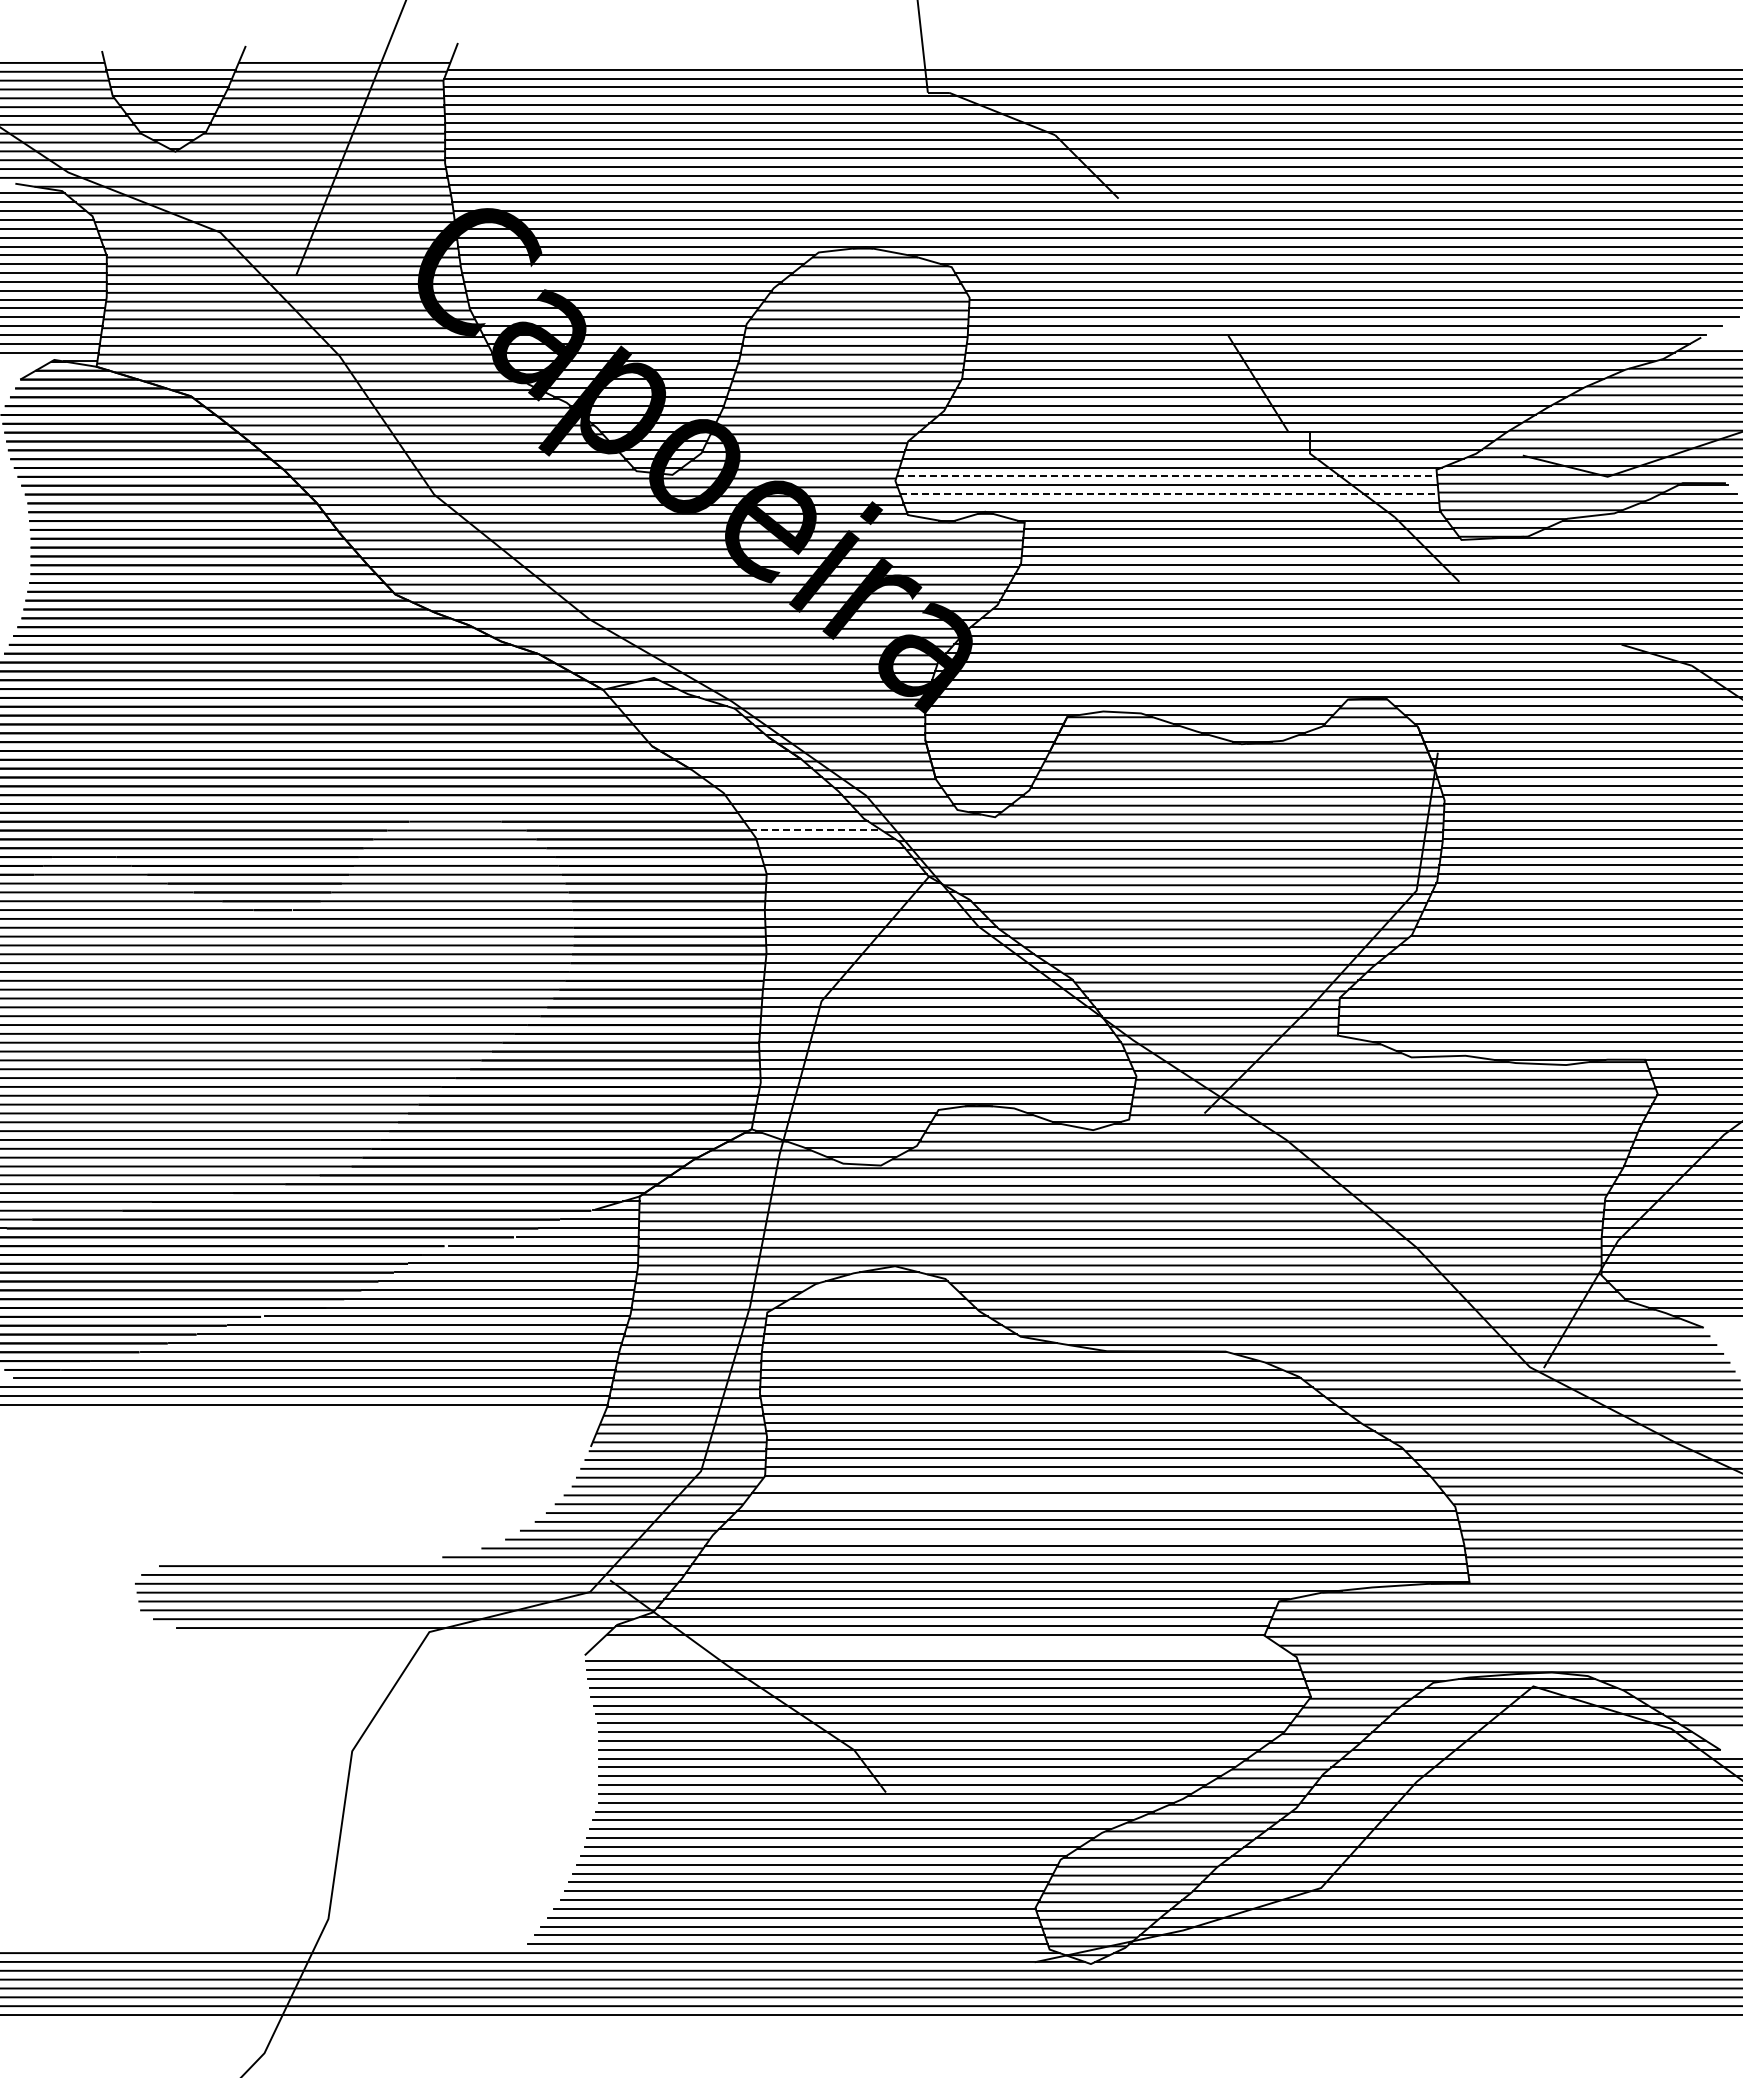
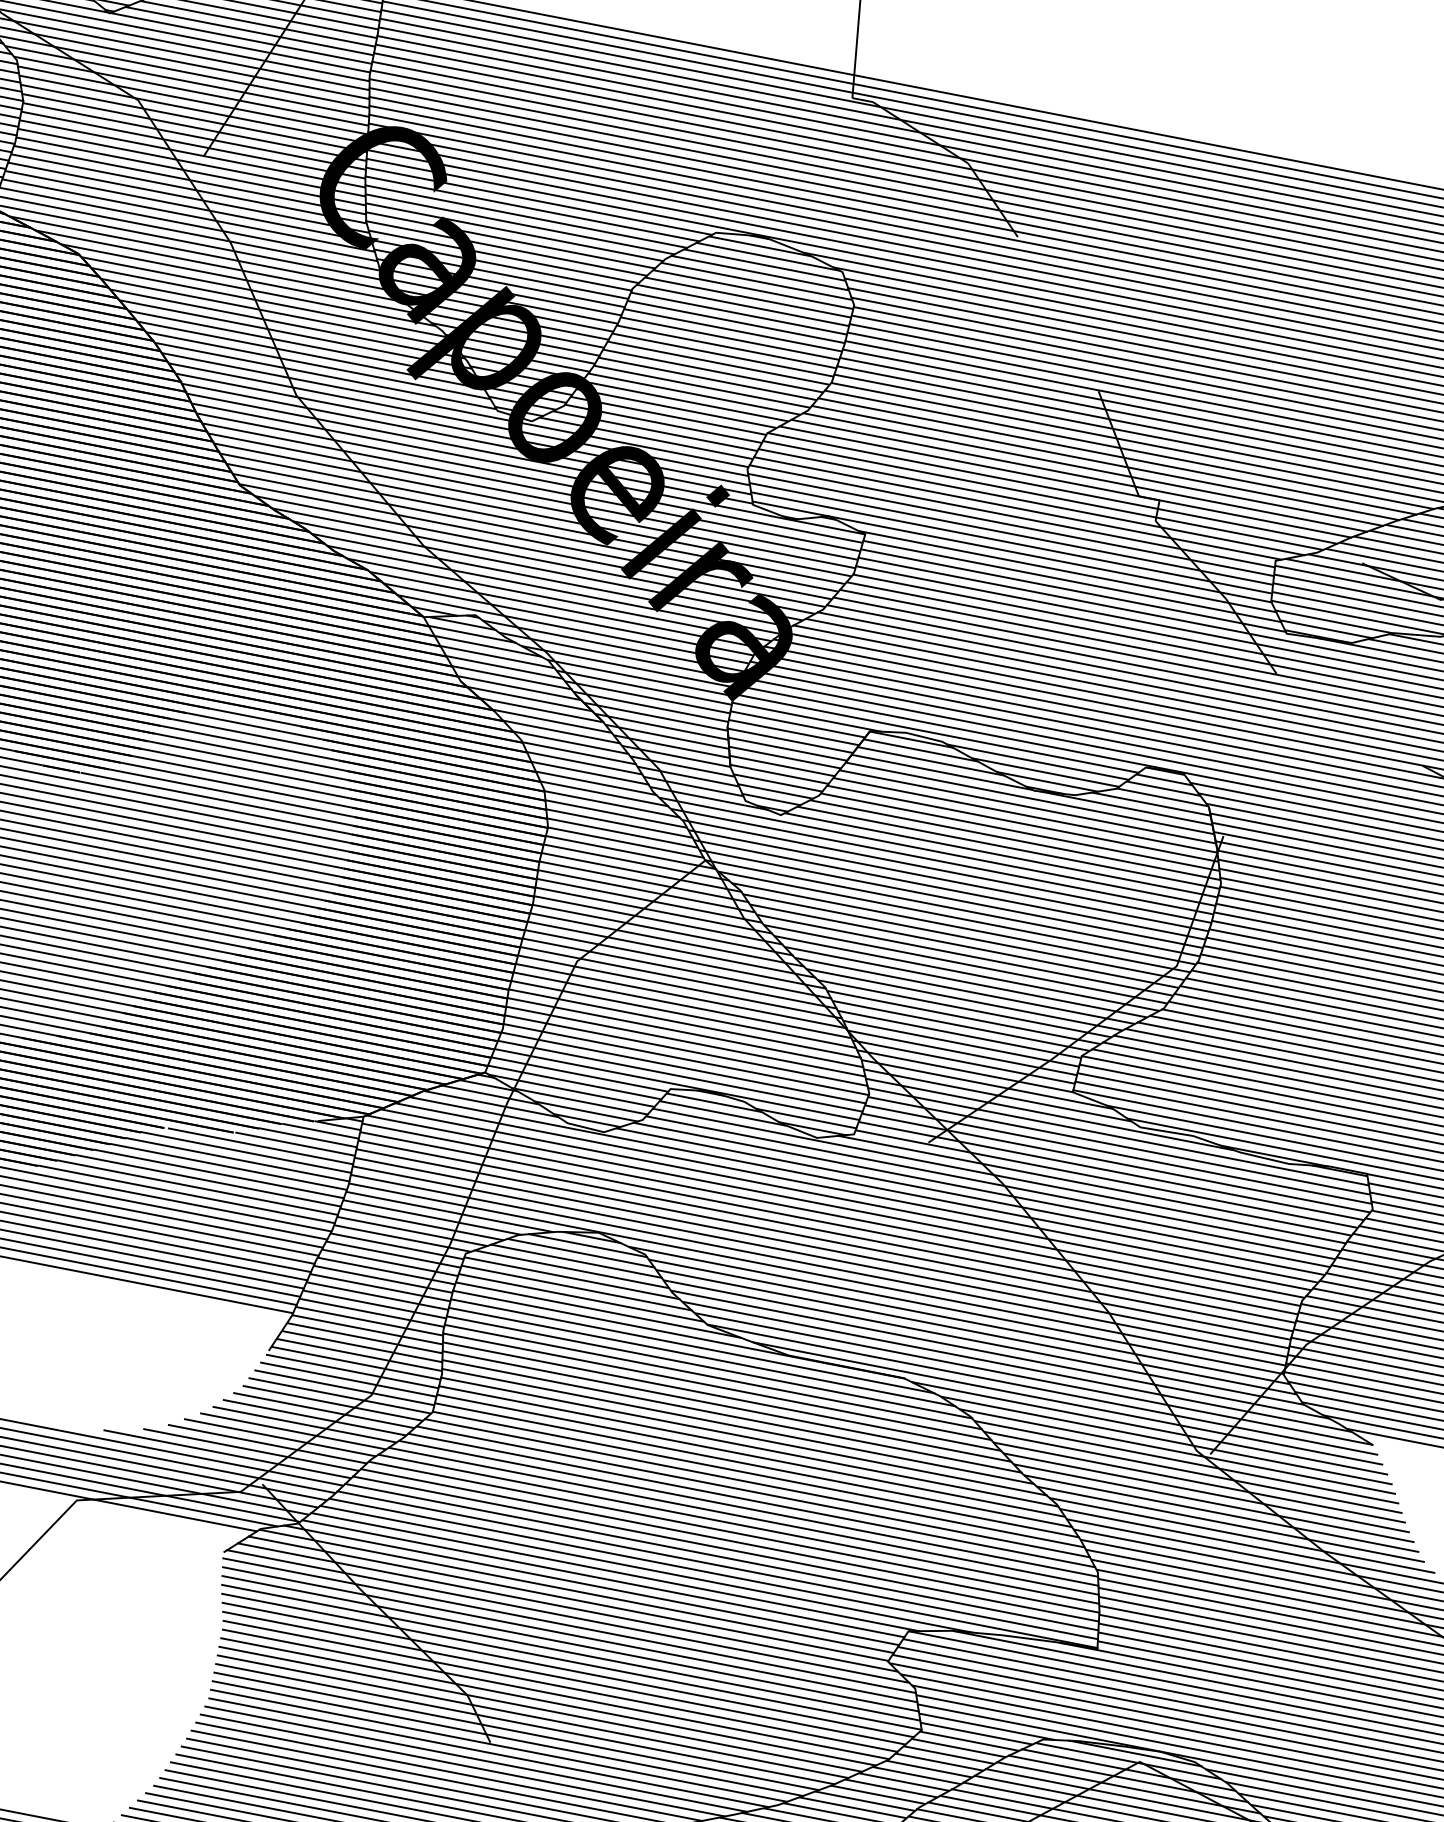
line: (1167, 476) -> (1012, 516), dashed -> solid
line: (1169, 494) -> (1011, 534), dashed -> solid
line: (815, 830) -> (603, 794), dashed -> solid
line: (880, 1289) -> (580, 1252), added
line: (1097, 1484) -> (754, 1483), added
line: (1098, 1502) -> (751, 1500), added
line: (1086, 1537) -> (733, 1532), added
line: (936, 1643) -> (567, 1607), added
line: (938, 1652) -> (567, 1616), added

